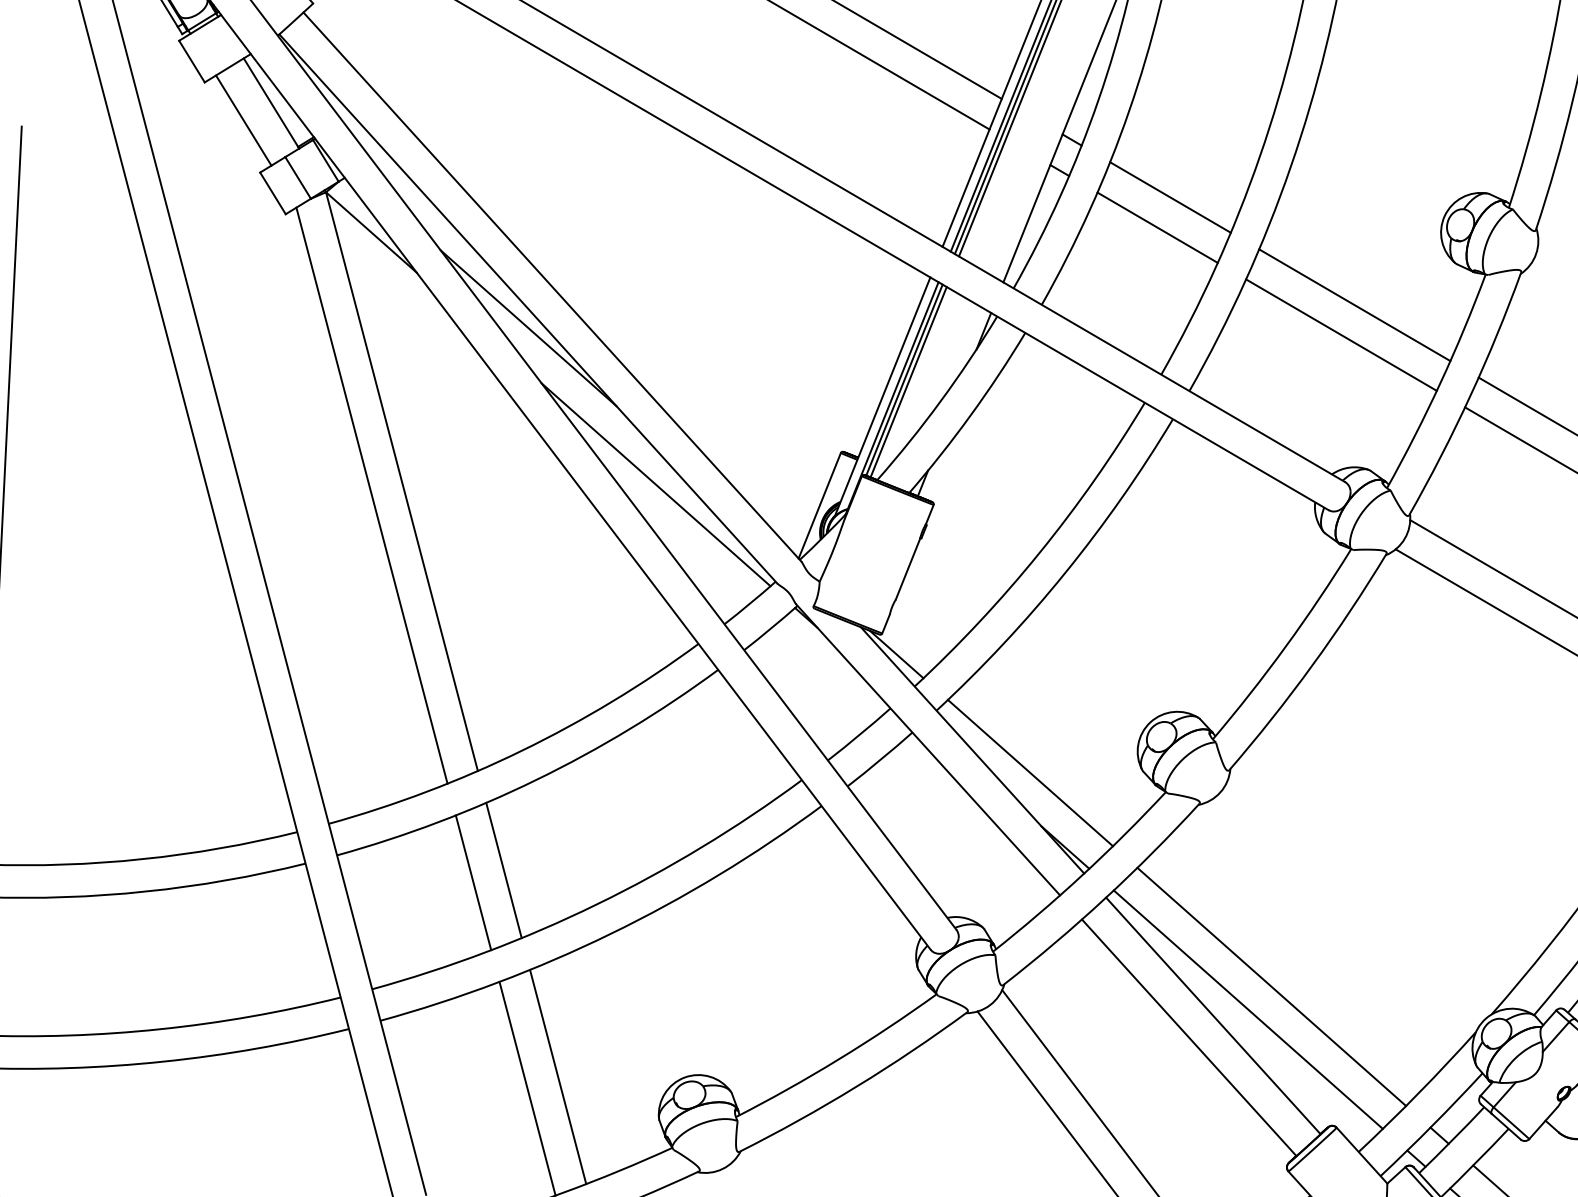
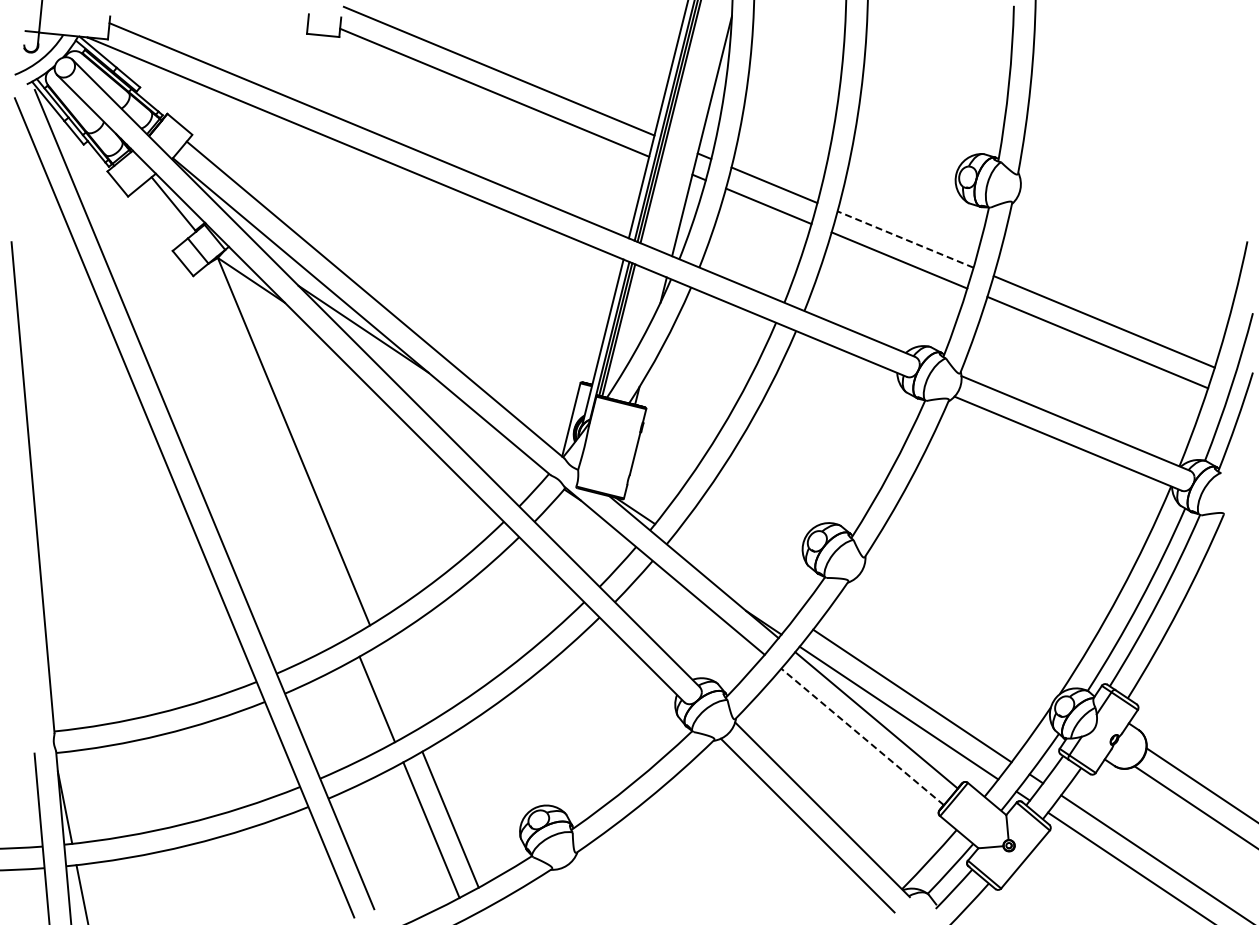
line: (242, 119) -> (156, 217), removed
line: (1354, 305) -> (905, 239), solid -> dashed
line: (655, 484) -> (461, 420), removed
line: (371, 495) -> (275, 453), removed
line: (1031, 772) -> (734, 576), removed
line: (504, 870) -> (396, 688), removed
line: (1189, 1037) -> (862, 736), solid -> dashed

